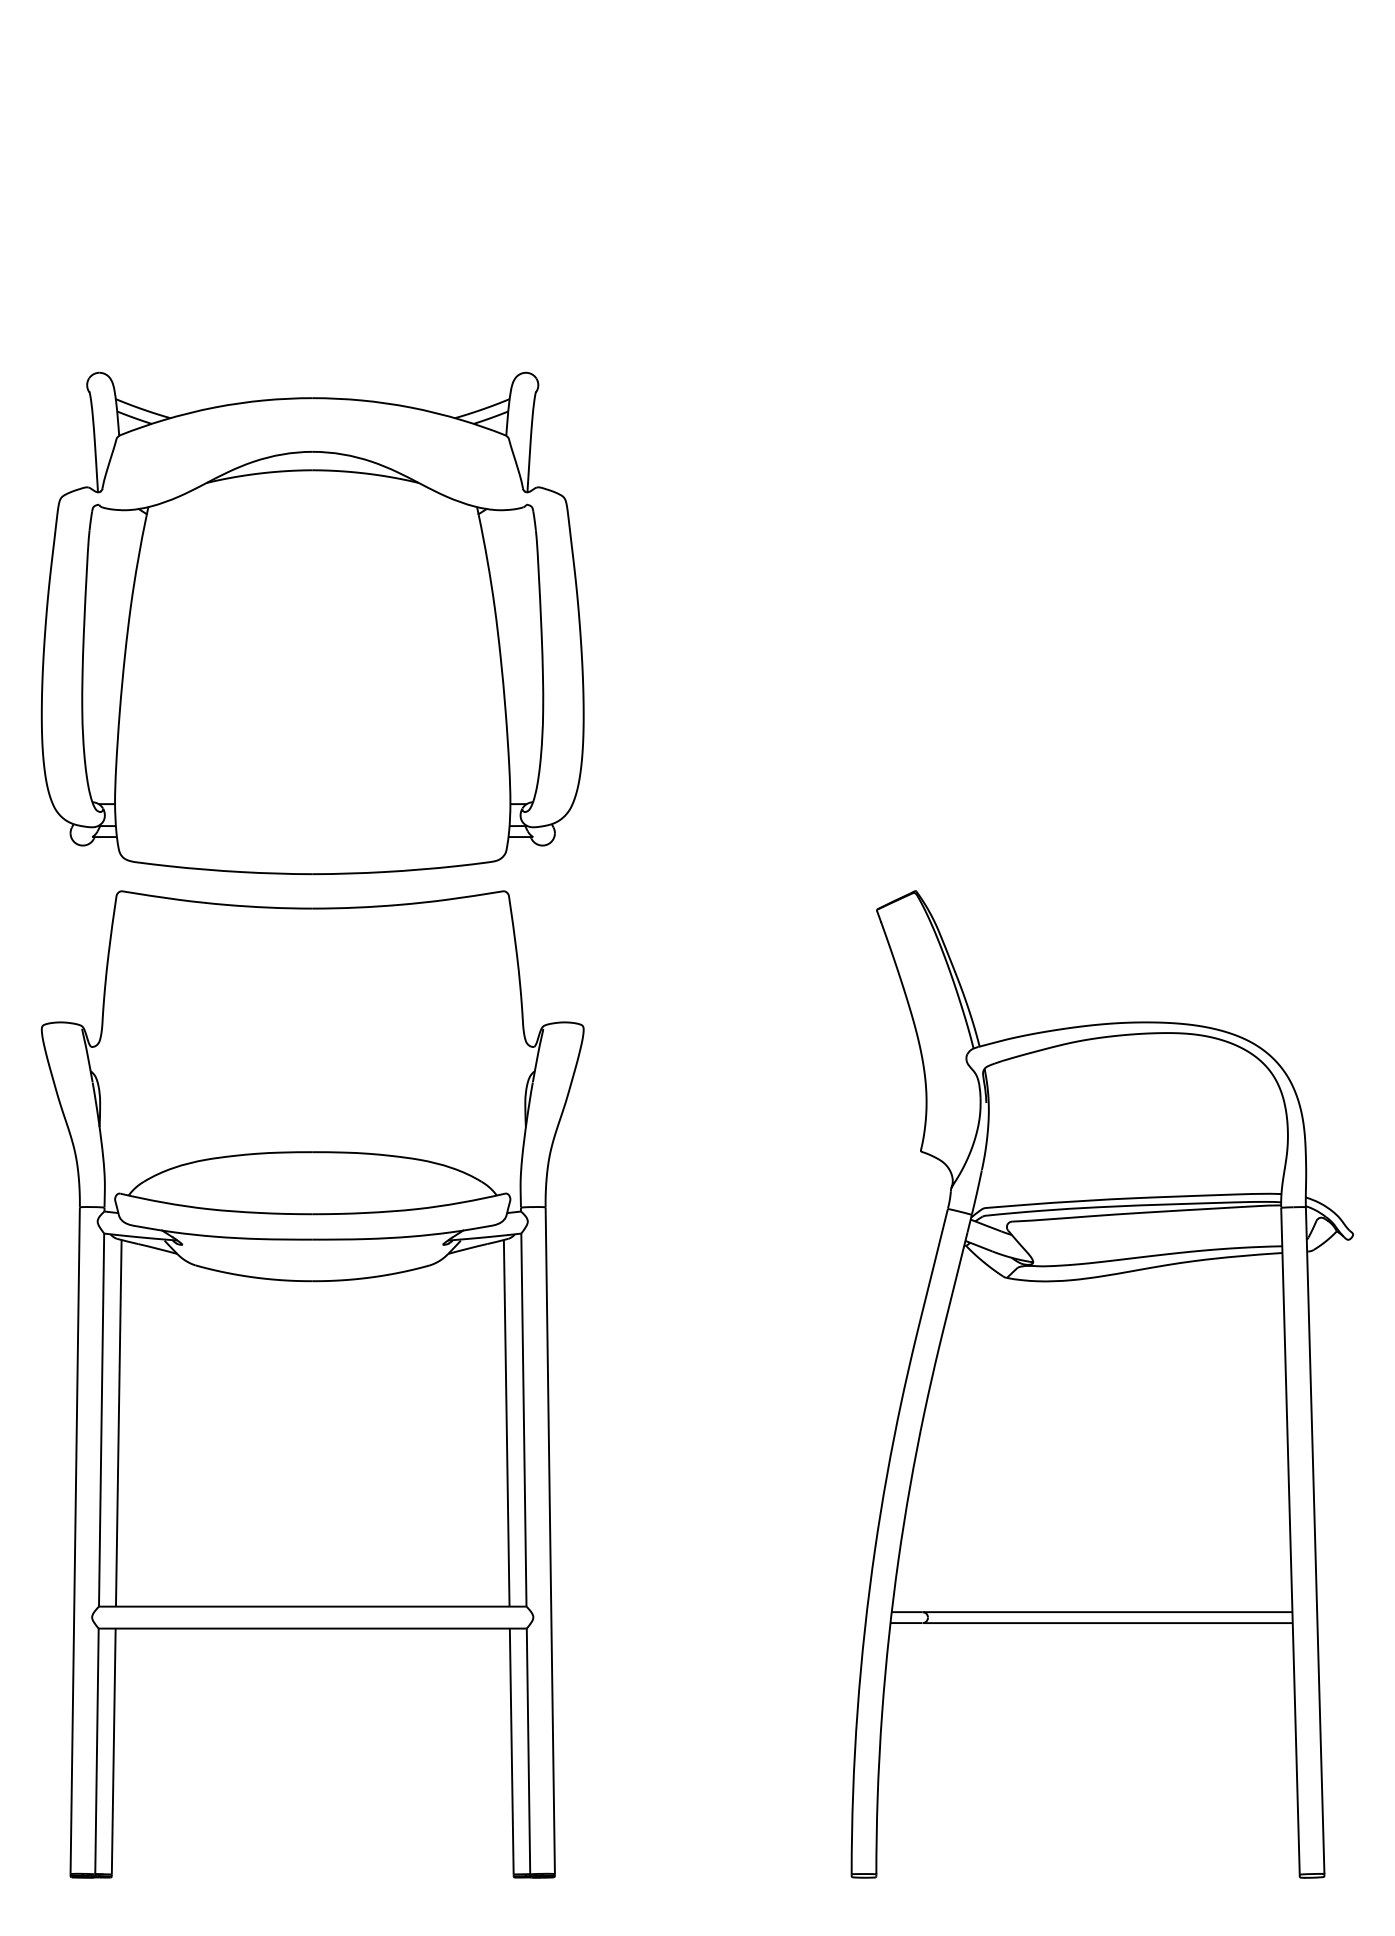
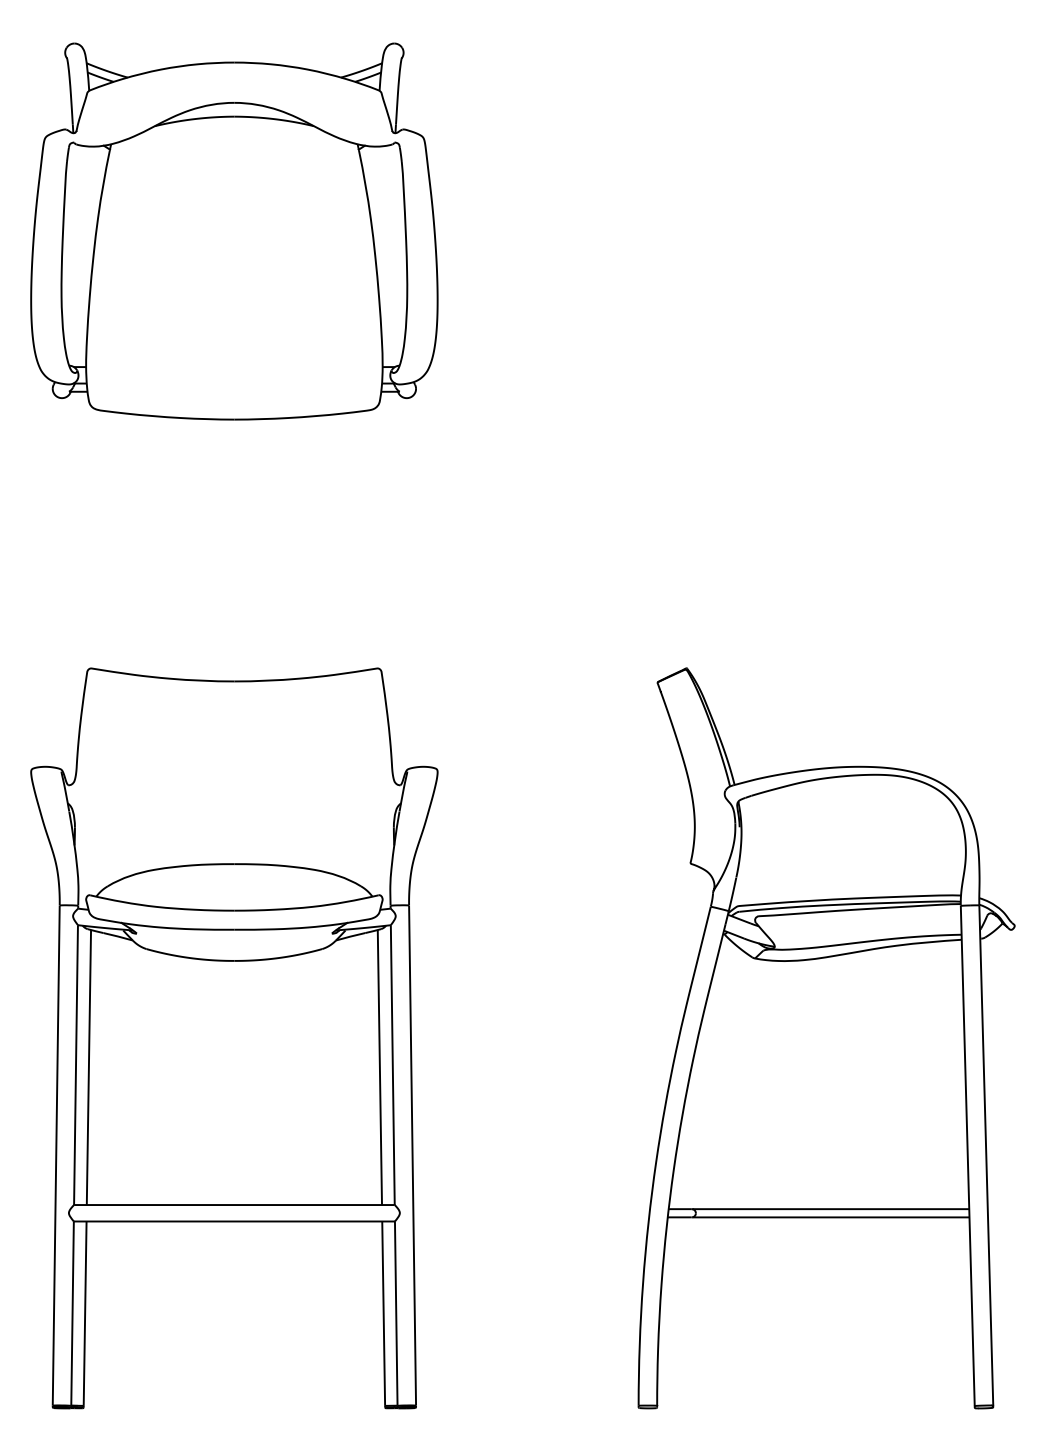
part: (312, 623) -> (234, 231), moved

